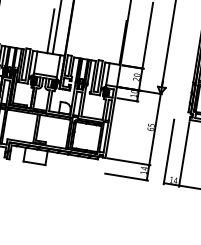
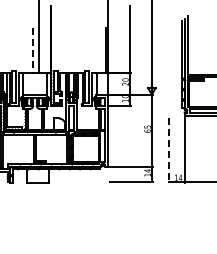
line: (50, 31) -> (33, 50), solid -> dashed
line: (169, 151) -> (169, 150), solid -> dashed

